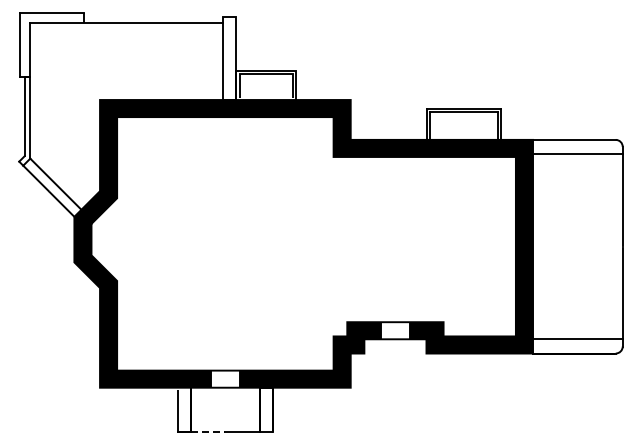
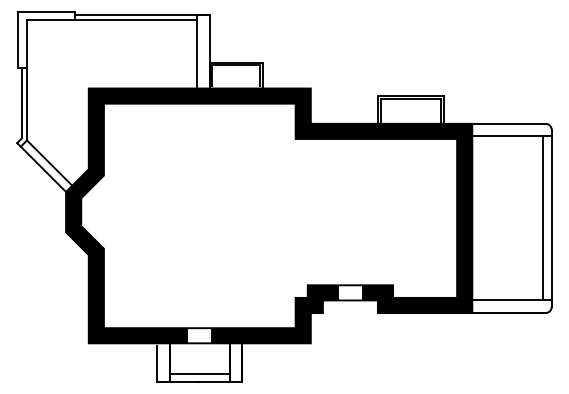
line: (159, 17) -> (141, 15), added
line: (612, 246) -> (542, 218), added
line: (225, 421) -> (199, 373), added
line: (207, 431) -> (183, 382), dashed -> solid

